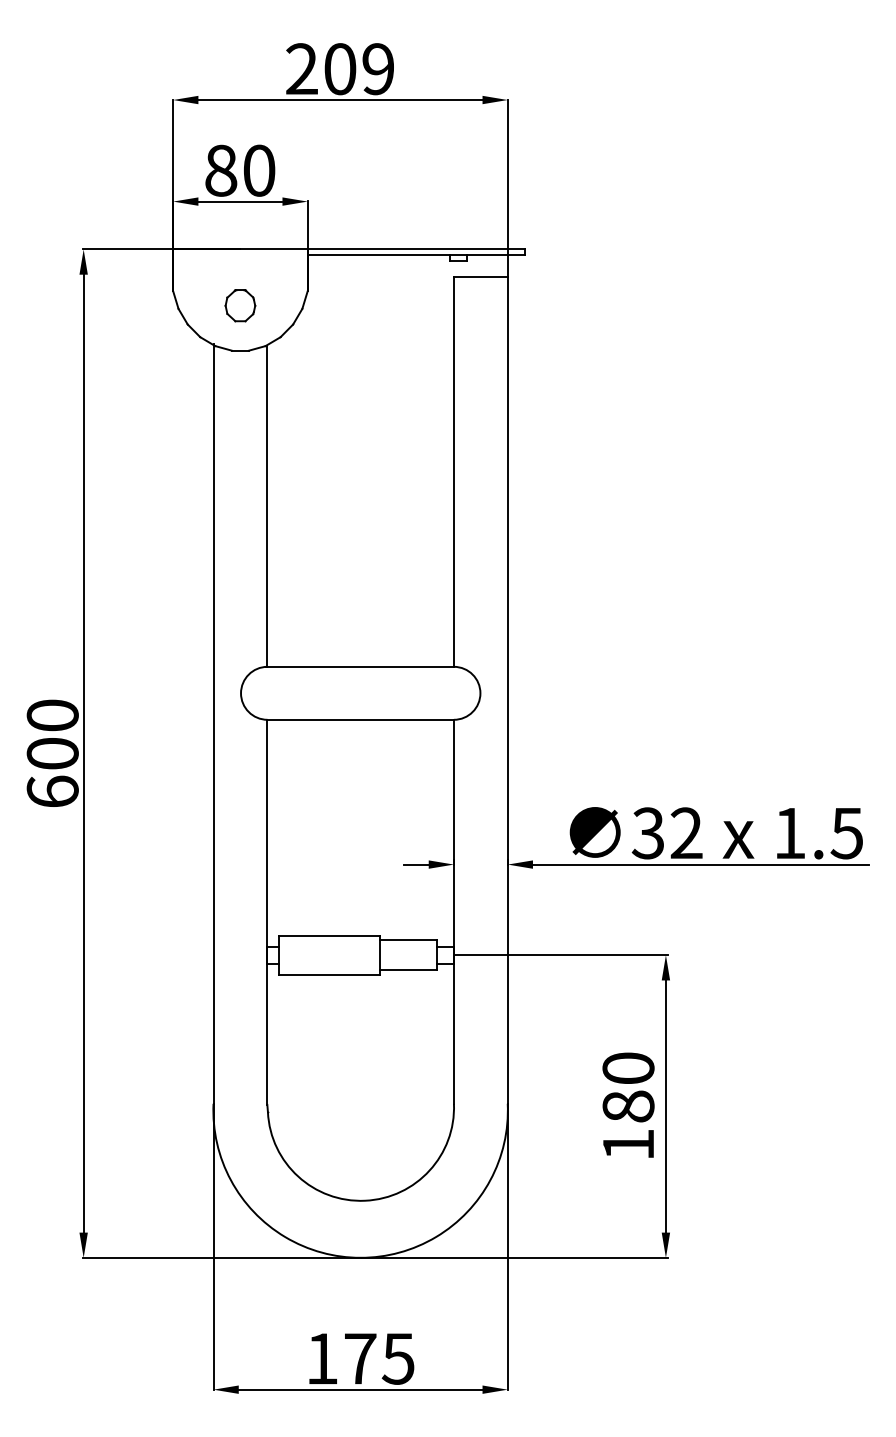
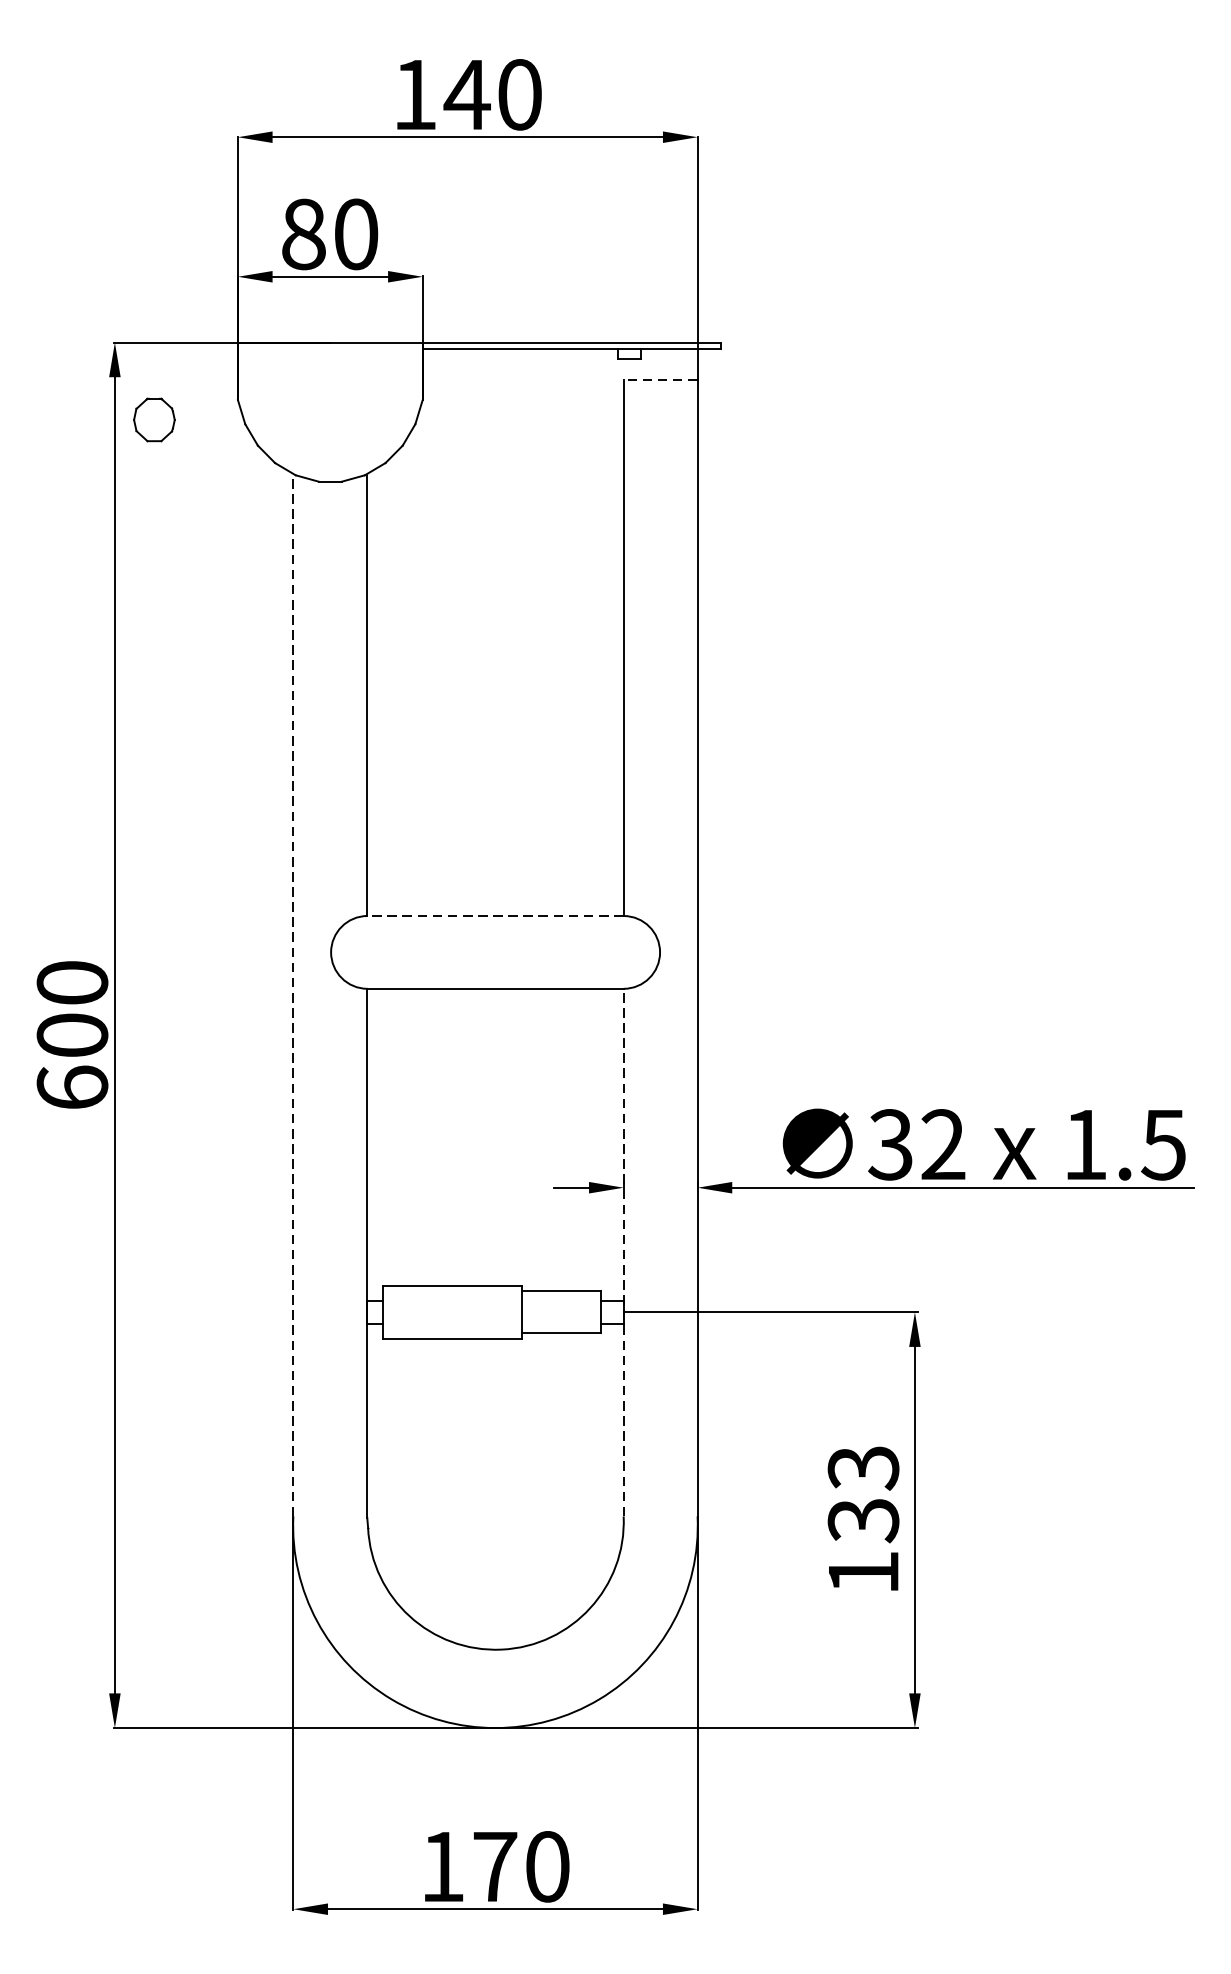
text: (340, 69) -> (467, 95), 209 -> 140
line: (480, 276) -> (660, 379), solid -> dashed
part: (240, 305) -> (154, 419), moved
line: (359, 666) -> (493, 915), solid -> dashed
line: (213, 724) -> (293, 995), solid -> dashed
line: (453, 911) -> (623, 1252), solid -> dashed
text: (628, 1087) -> (863, 1494), 180 -> 133
text: (397, 1358) -> (546, 1866), 175 -> 170

